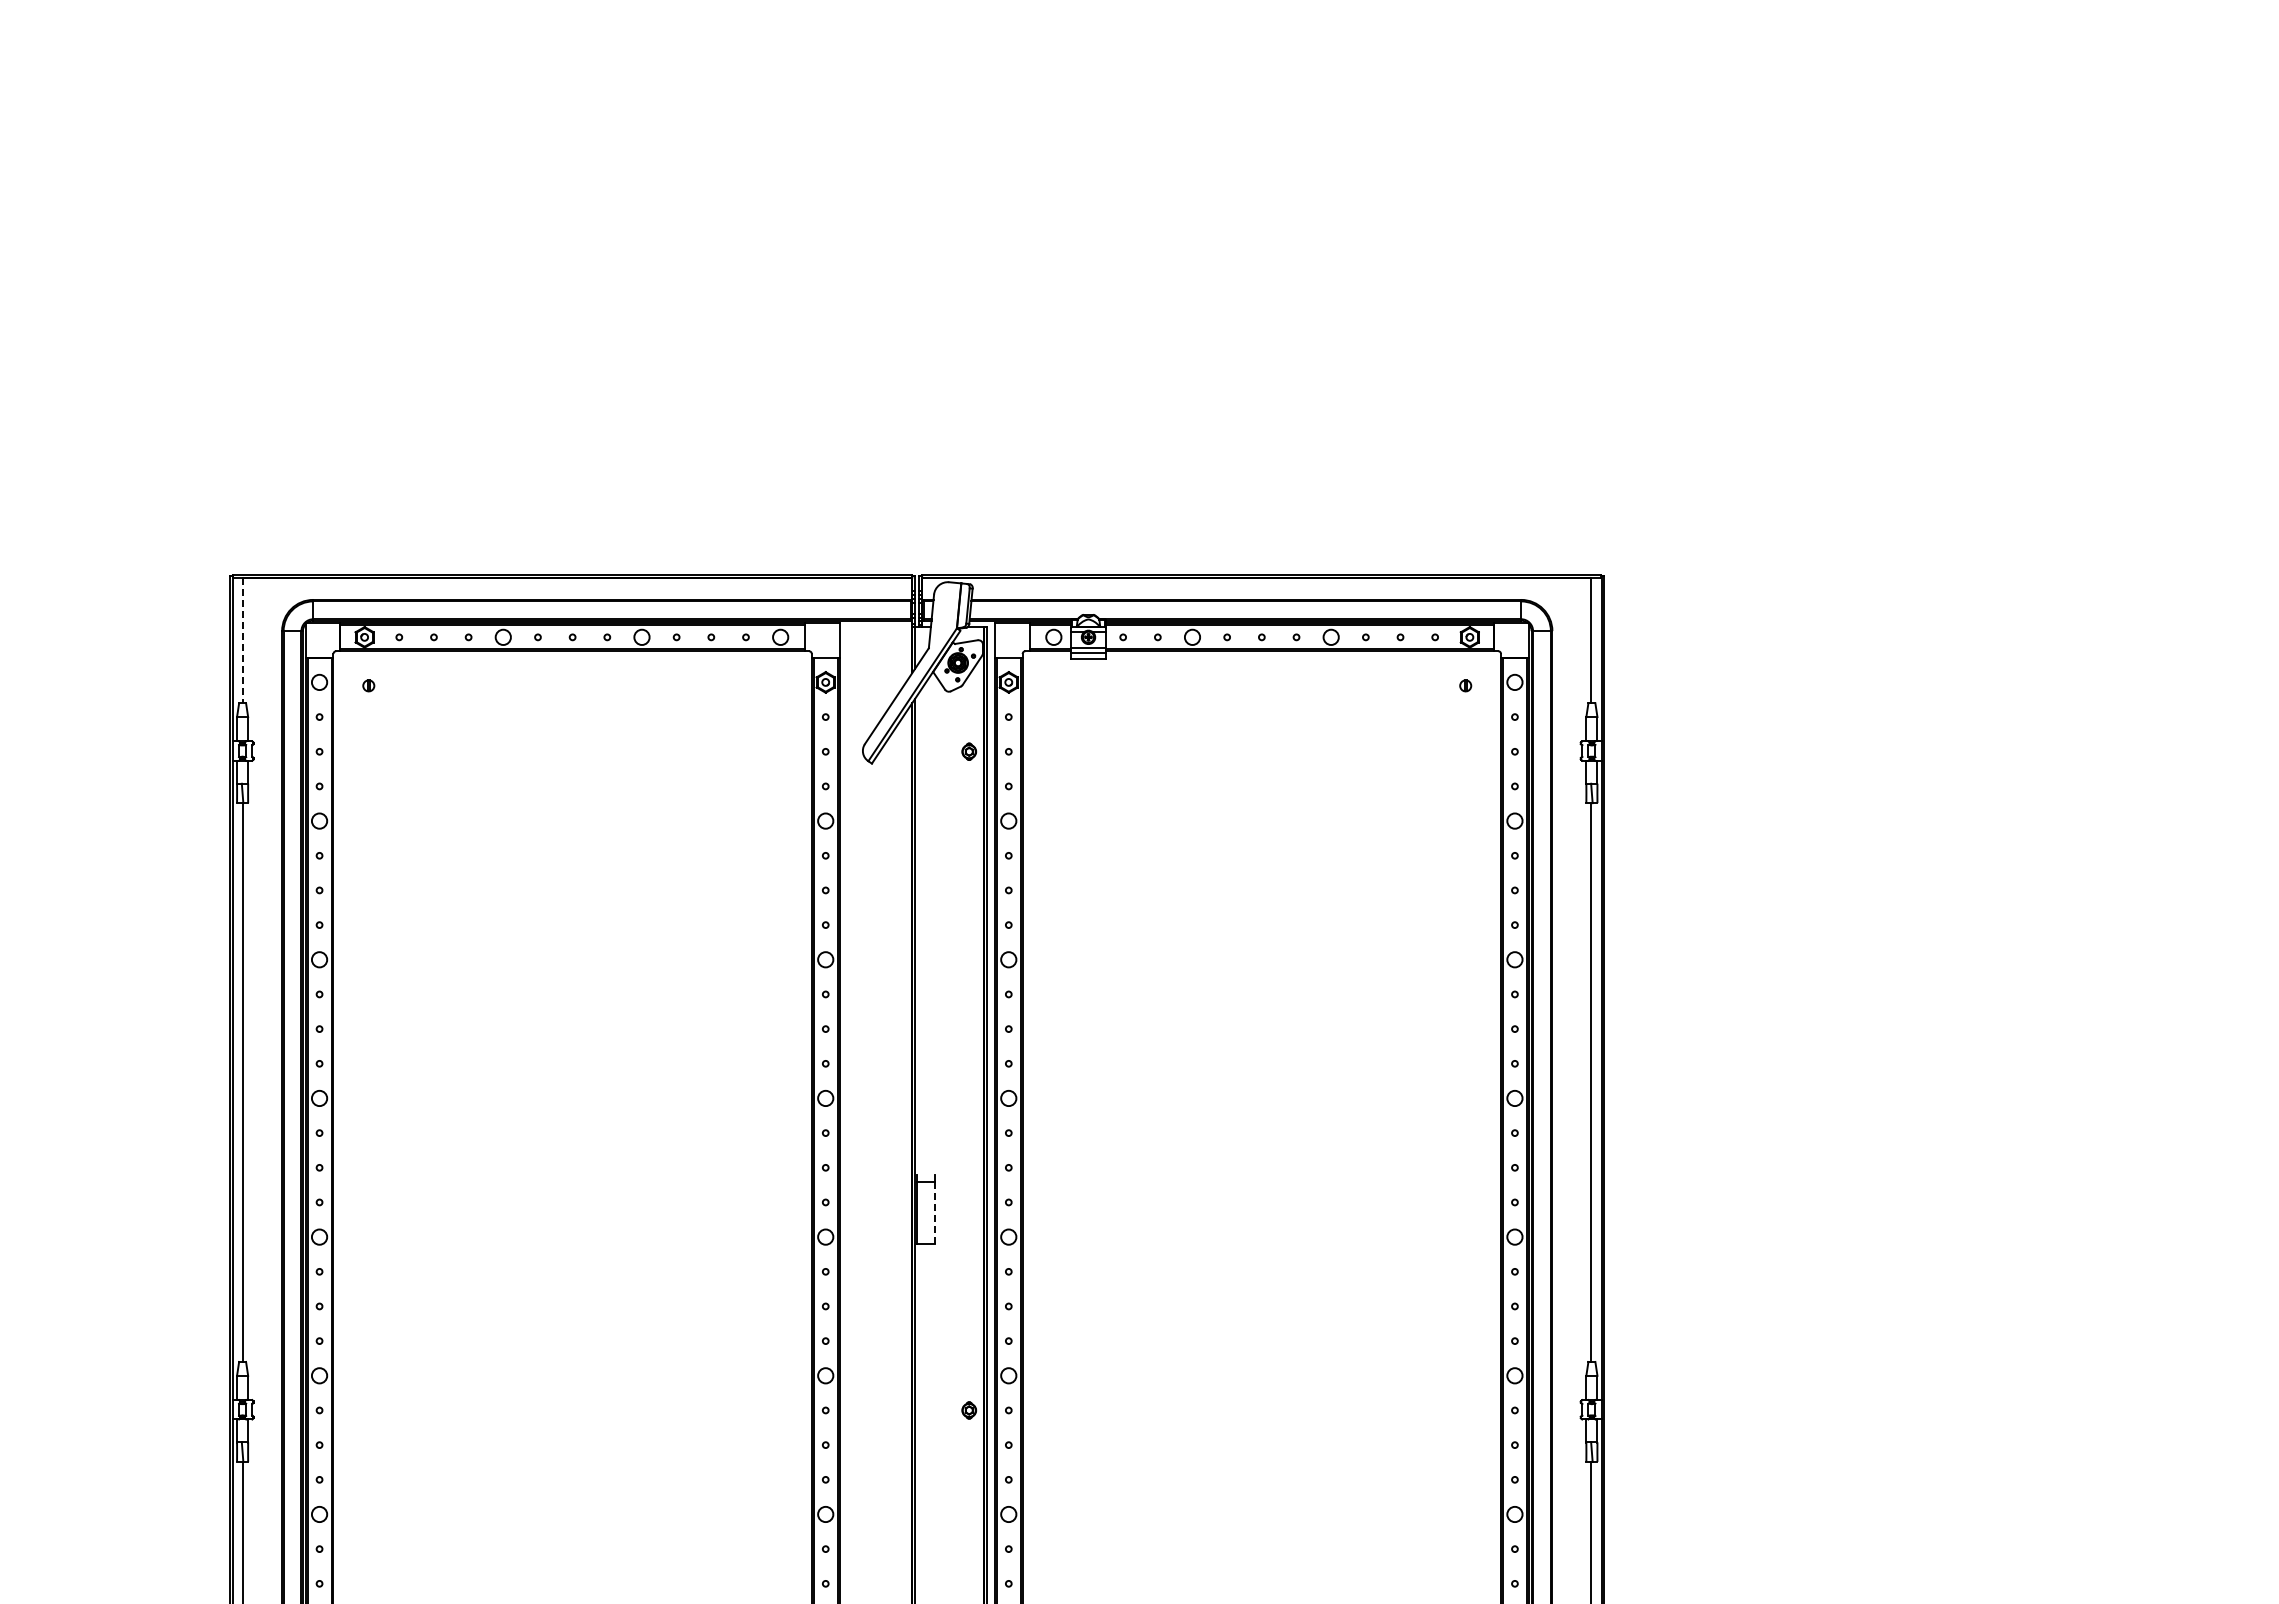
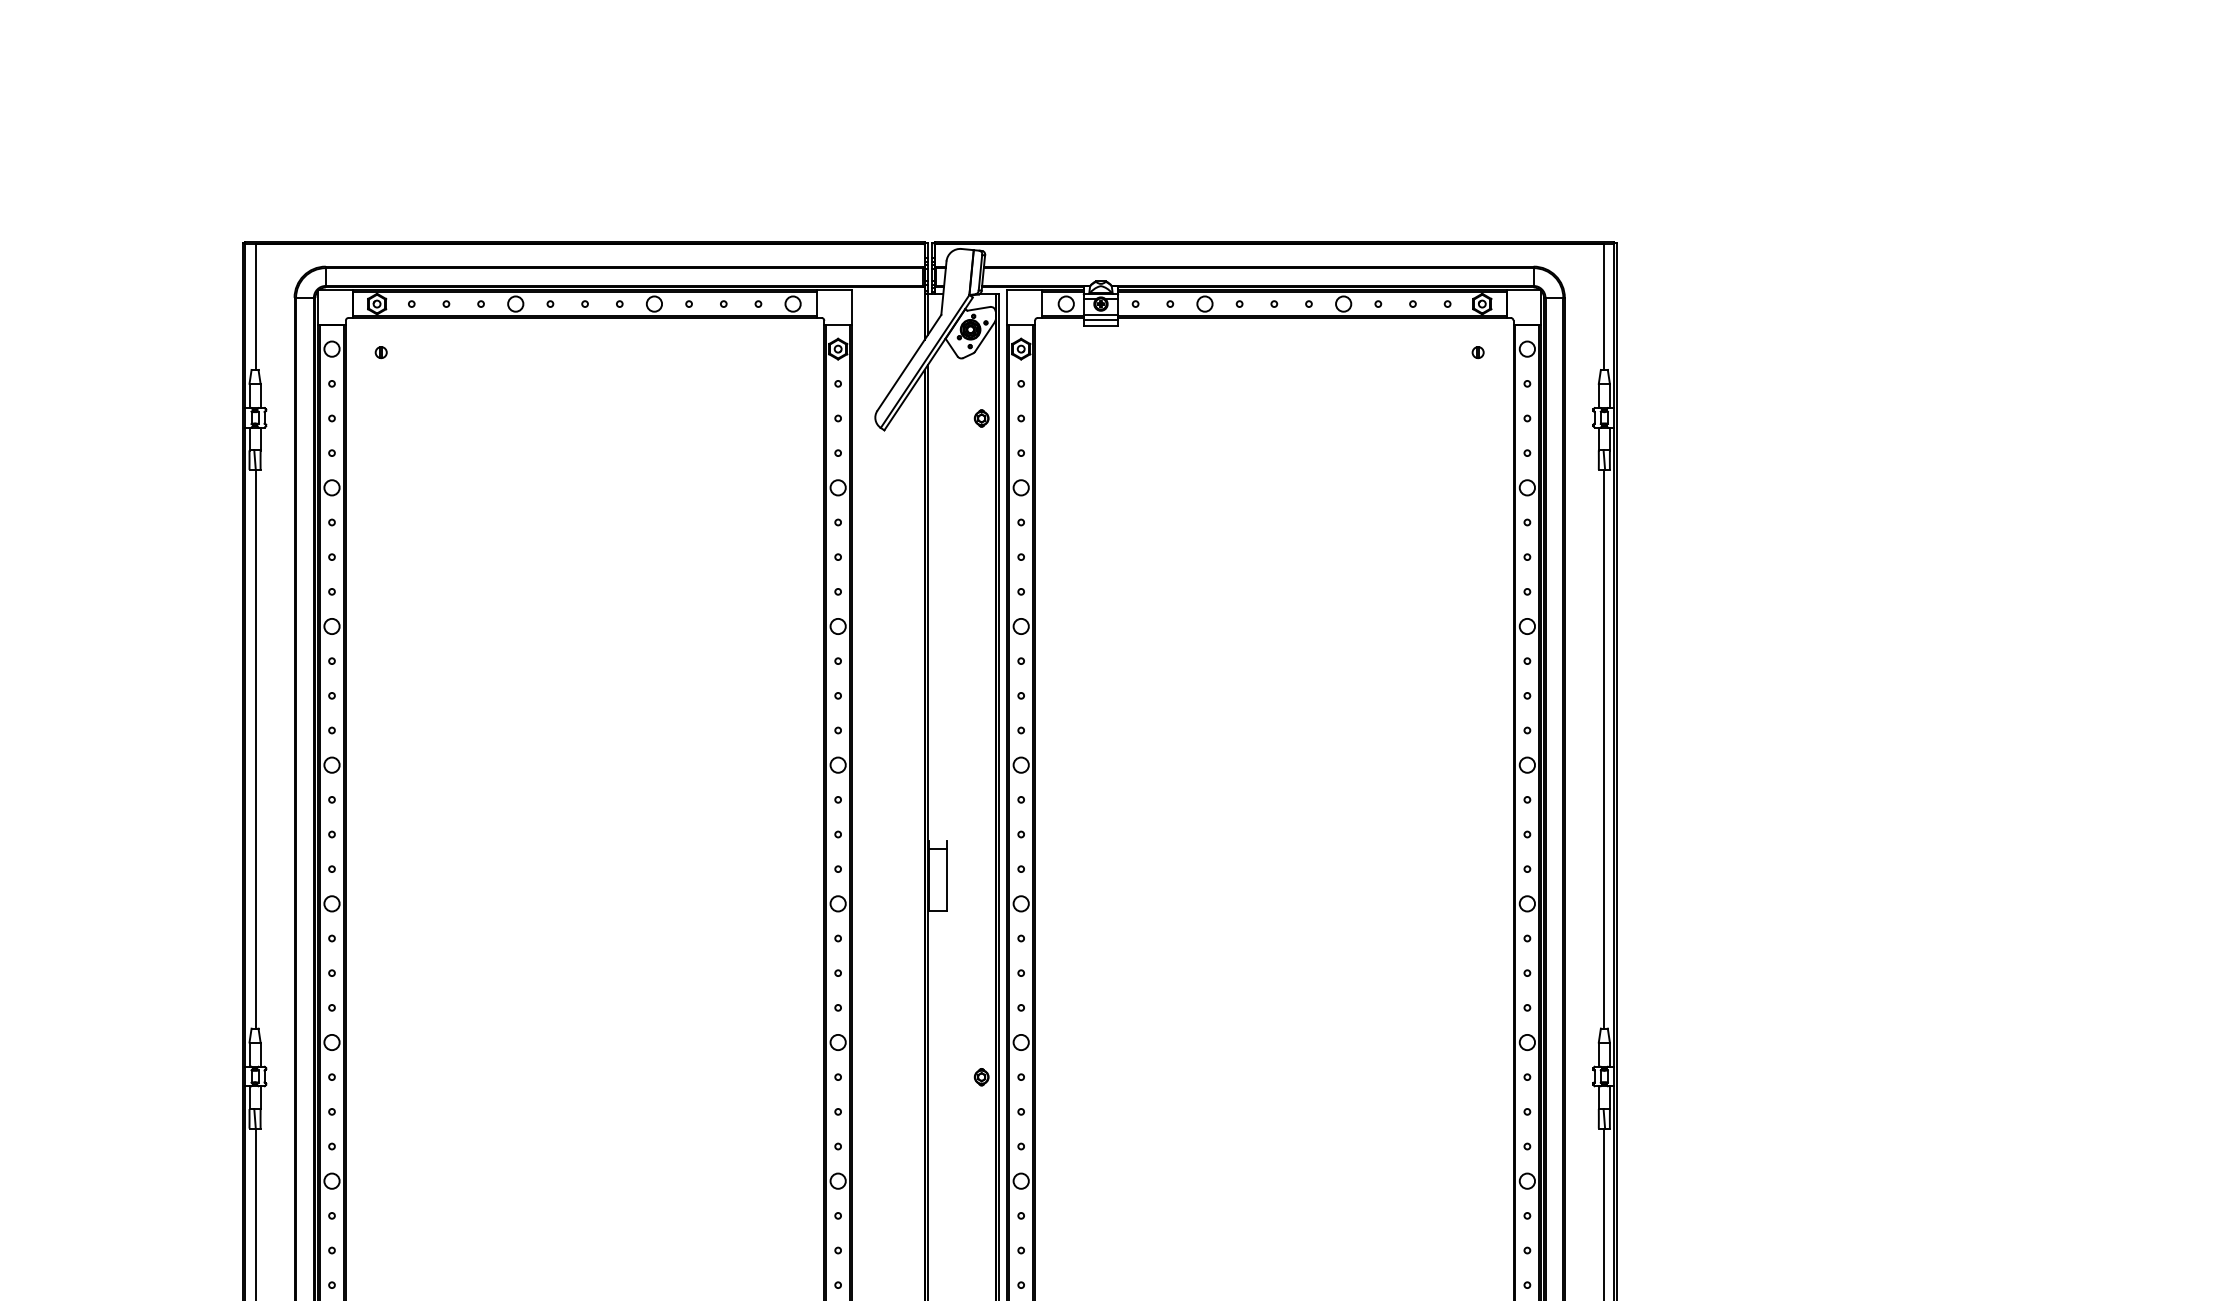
line: (243, 640) -> (255, 307), dashed -> solid
line: (934, 1213) -> (946, 880), dashed -> solid

